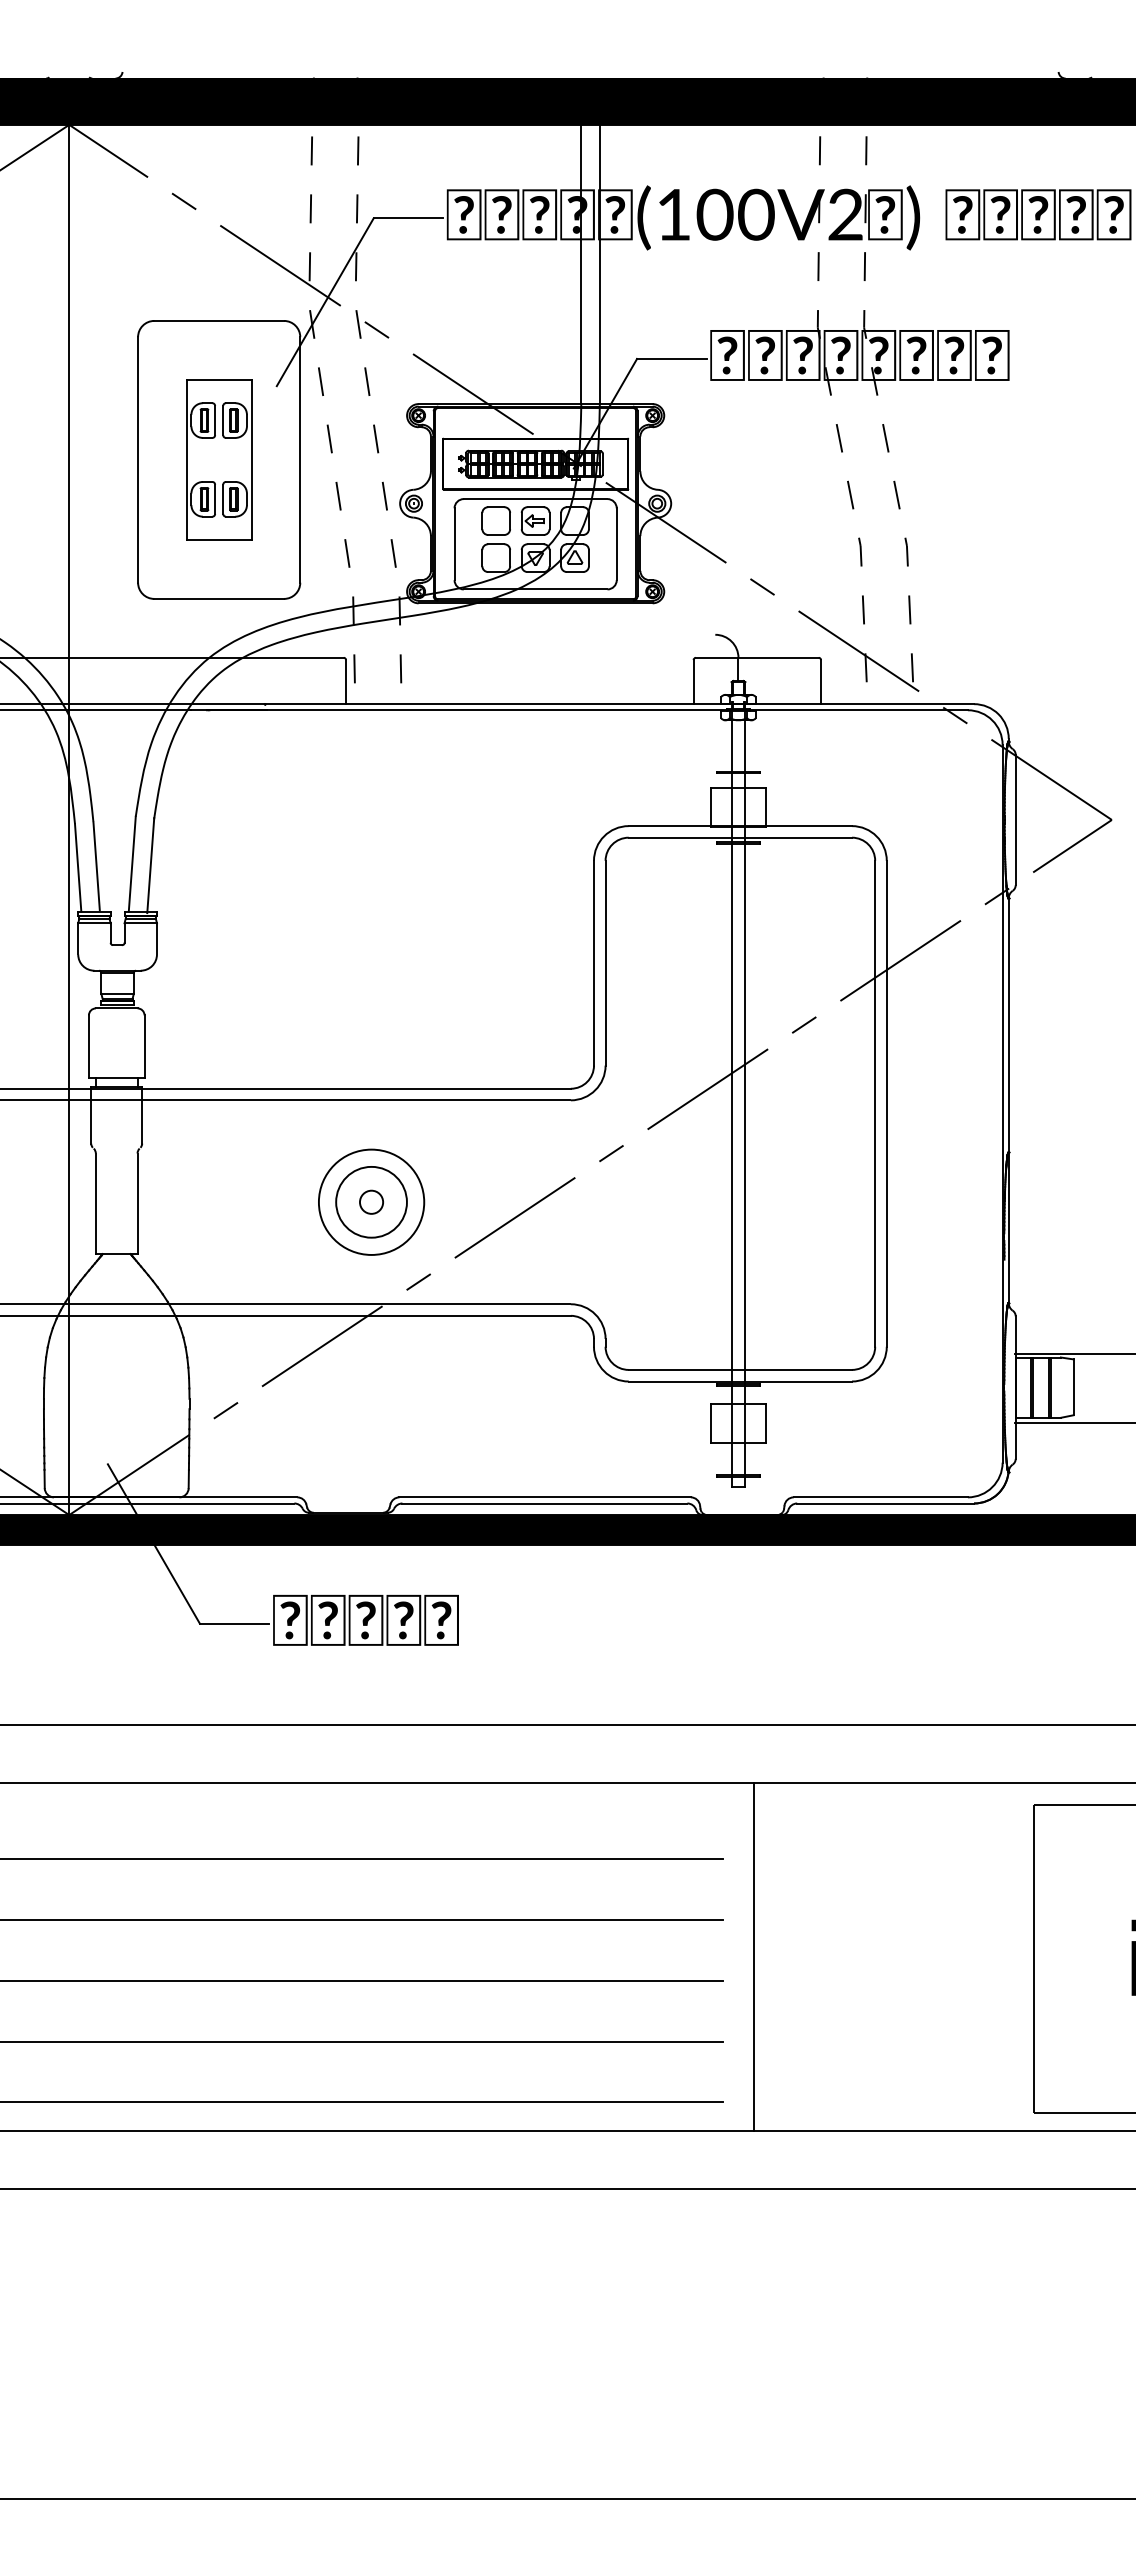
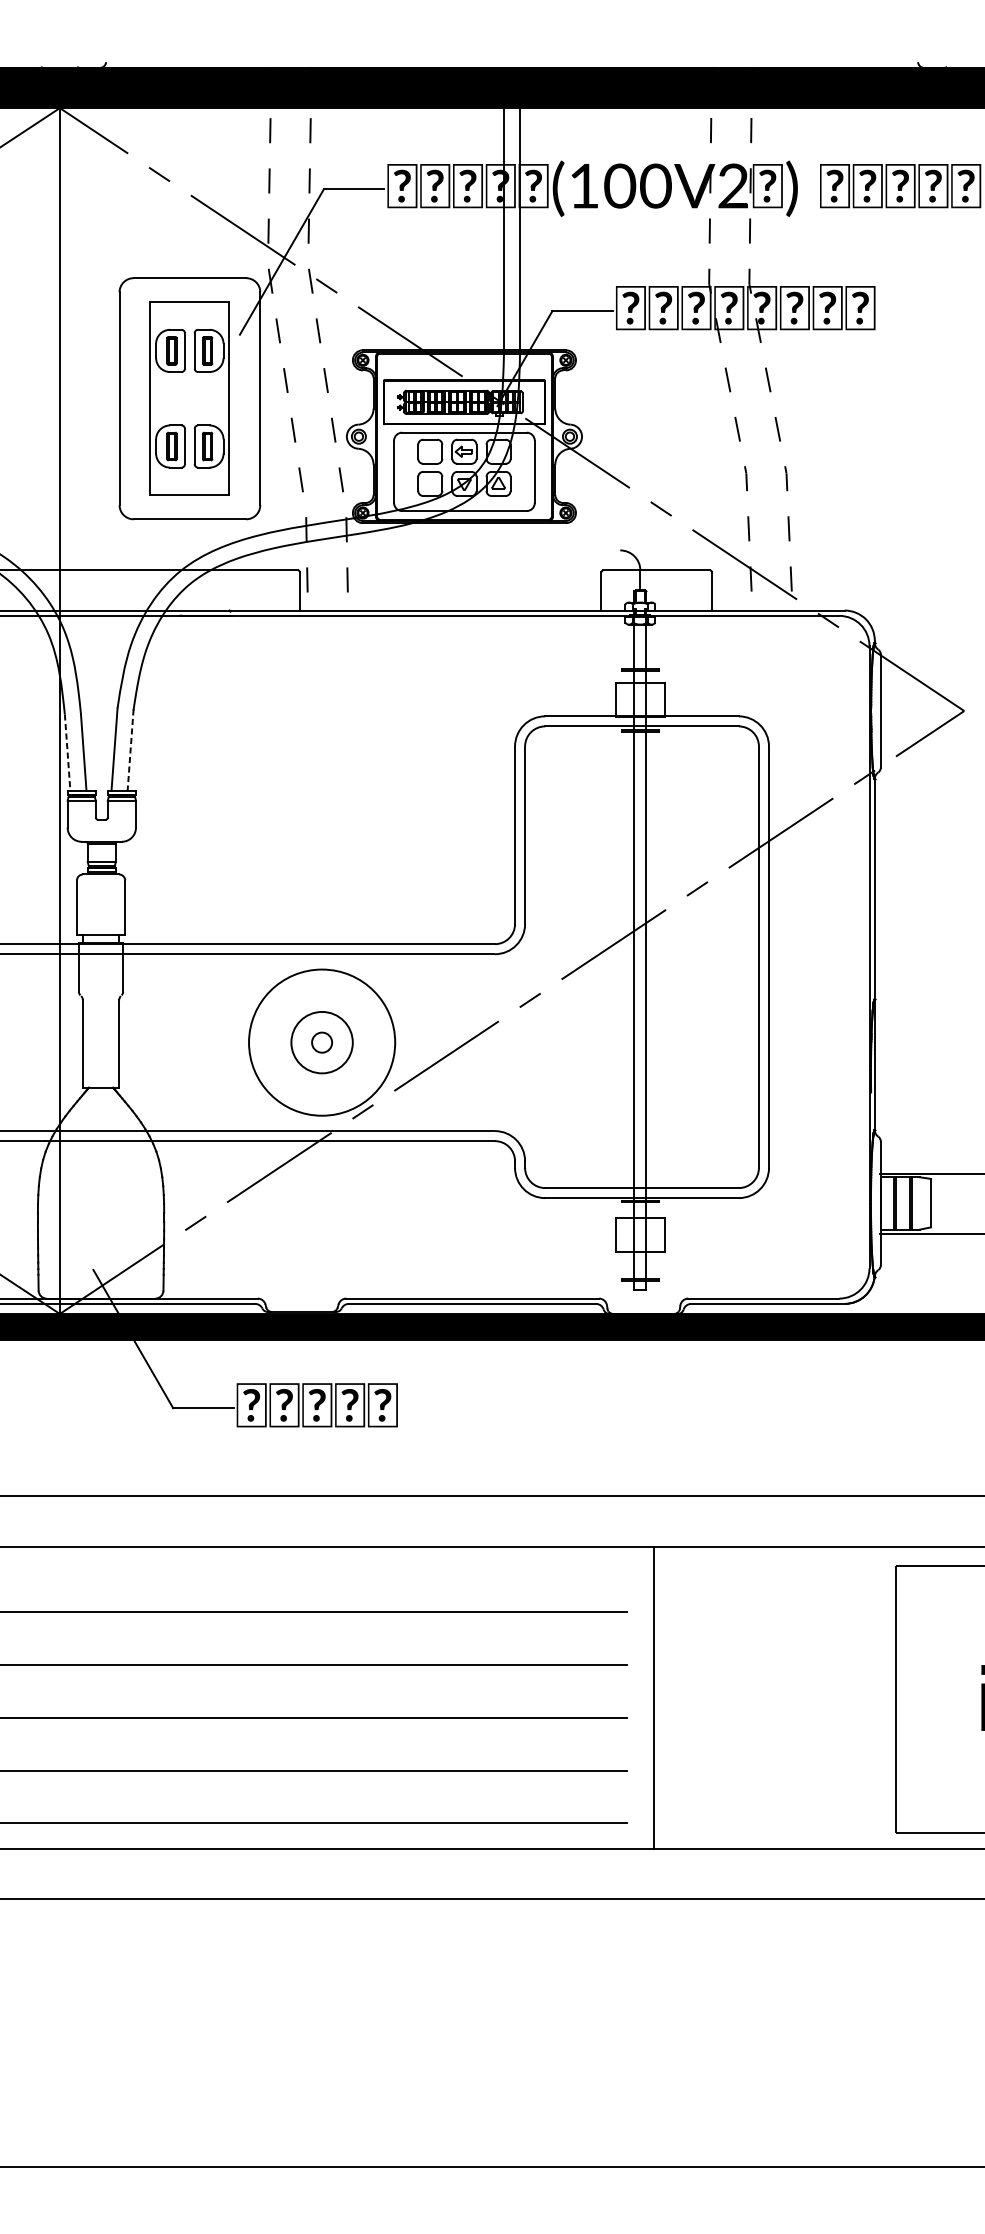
part: (219, 459) -> (190, 398), size x1.4
line: (150, 865) -> (130, 750), solid -> dashed
line: (78, 867) -> (67, 752), solid -> dashed
circle: (371, 1201) -> (322, 1041), size x1.6

